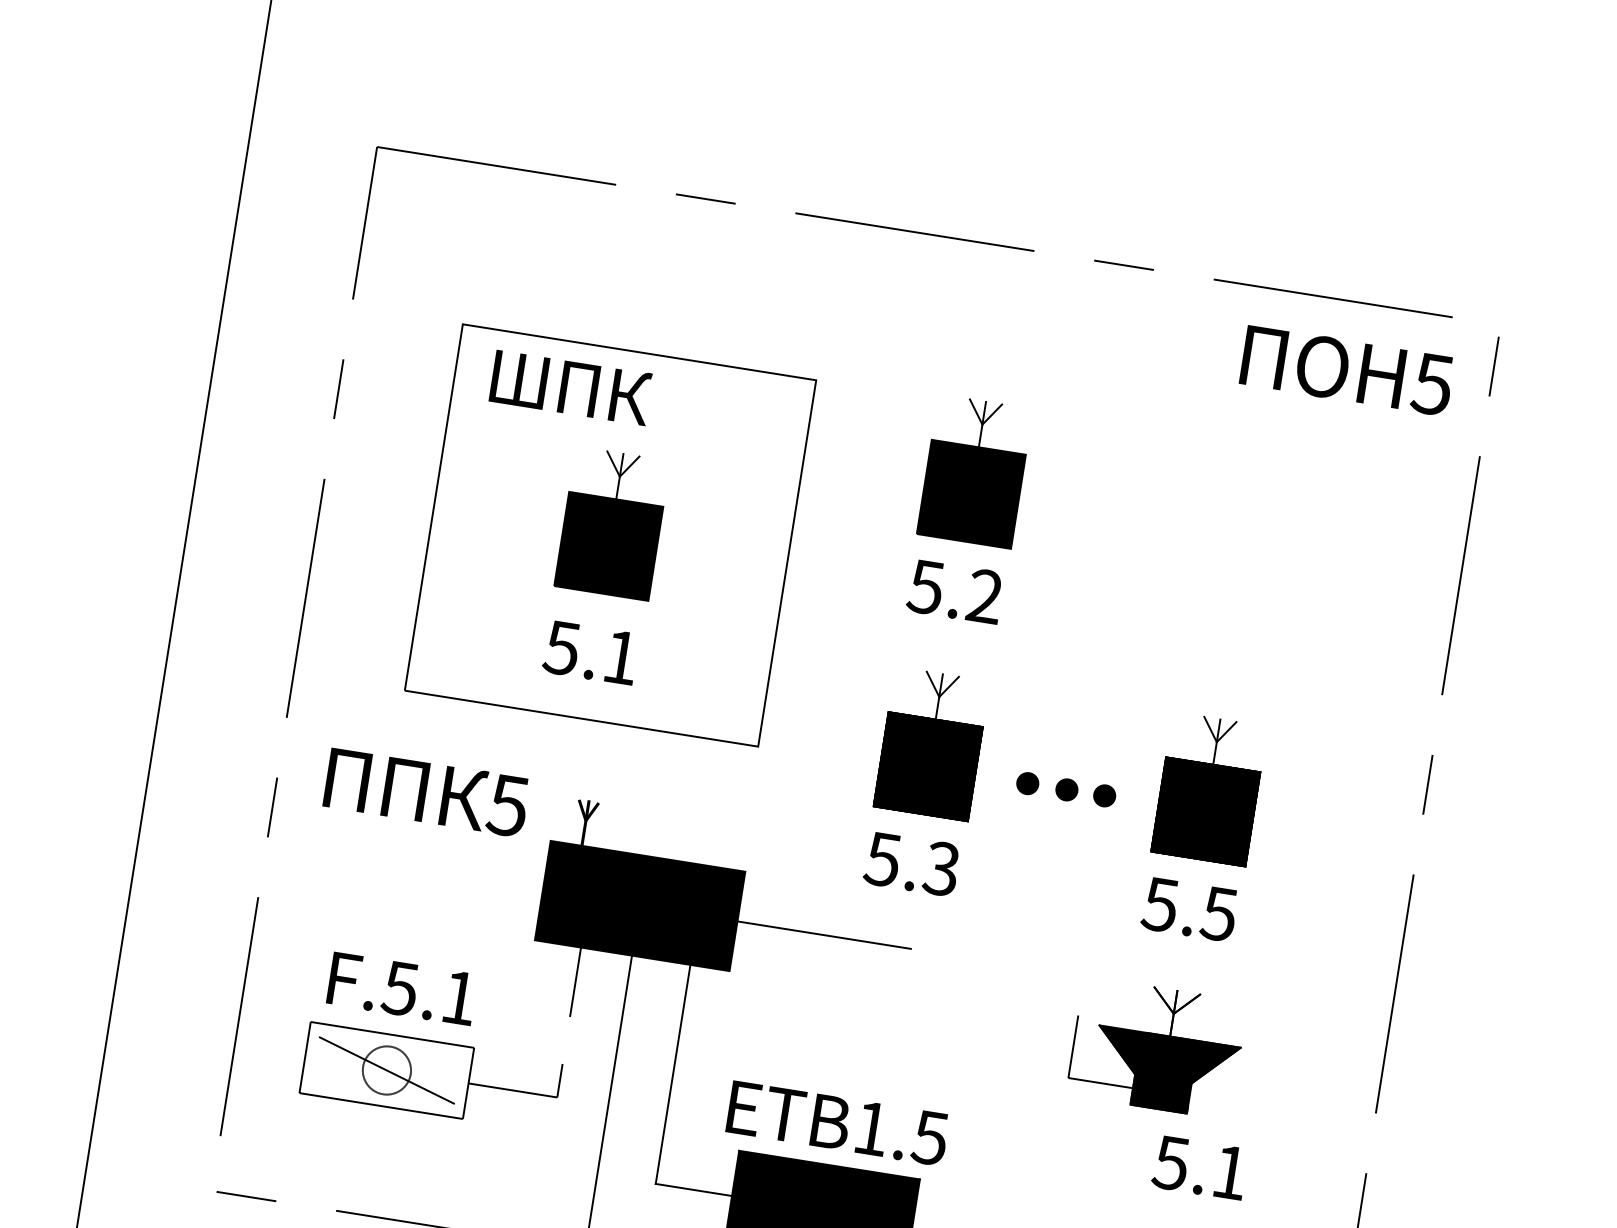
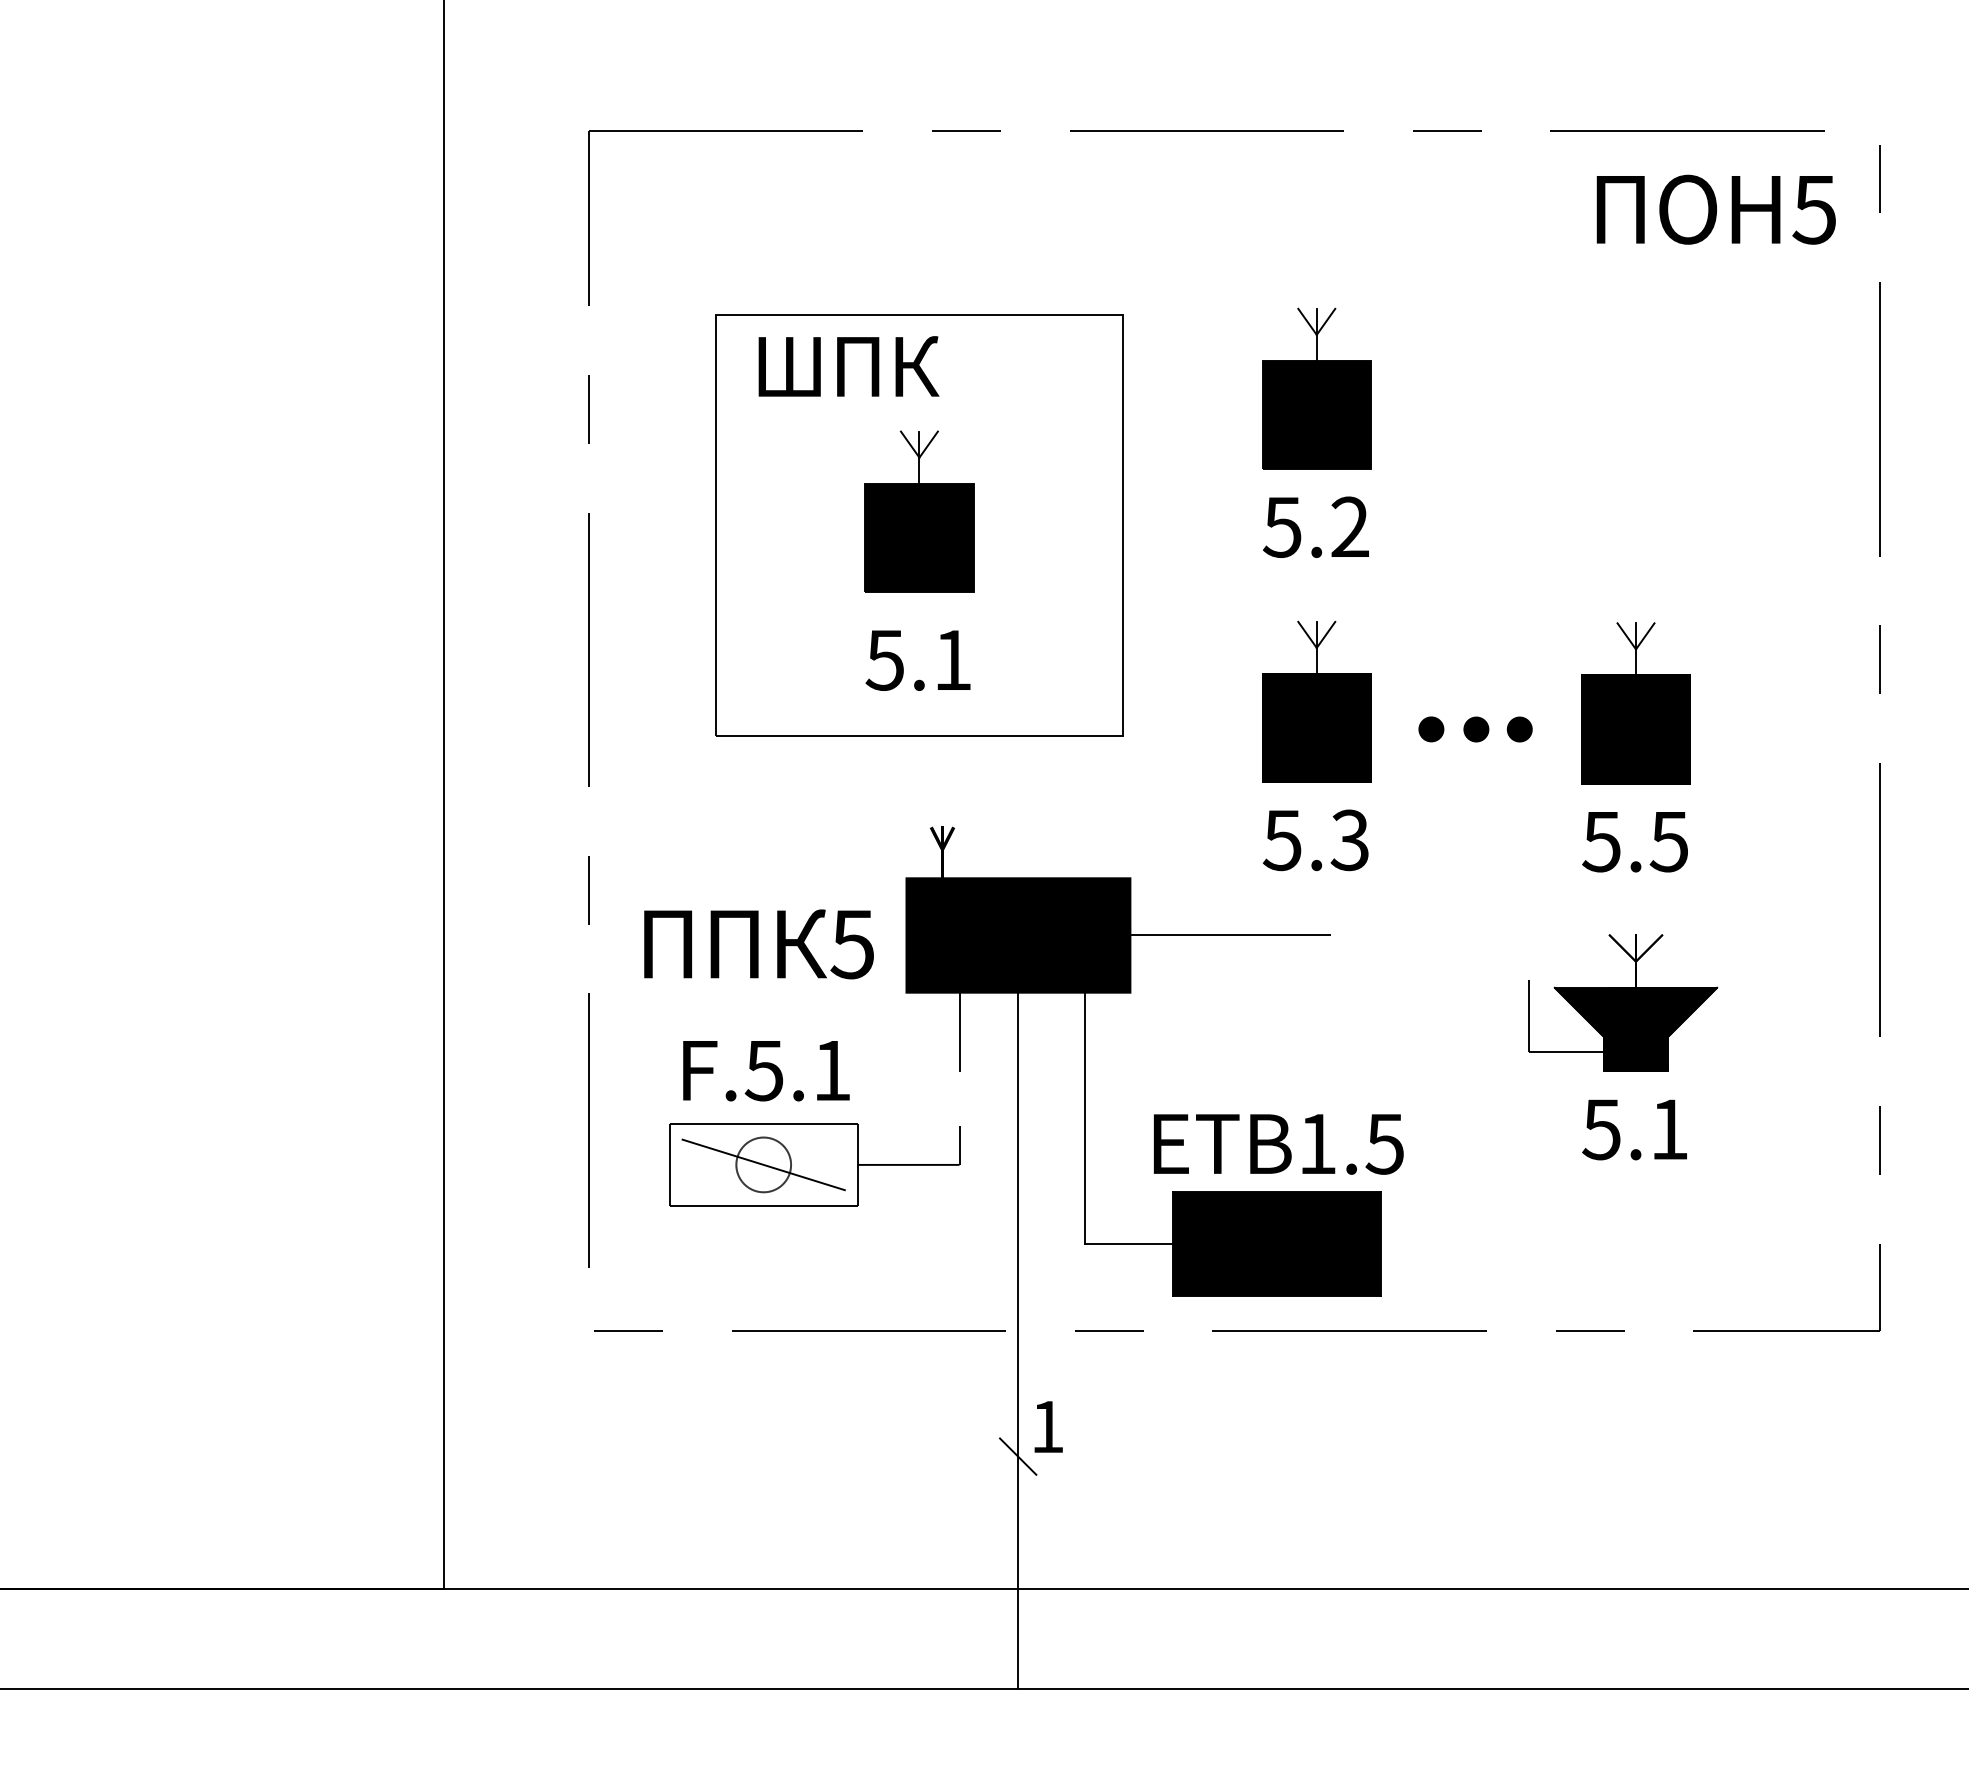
text: (426, 792) -> (758, 944), moved
text: (1199, 1167) -> (1634, 1129), moved

